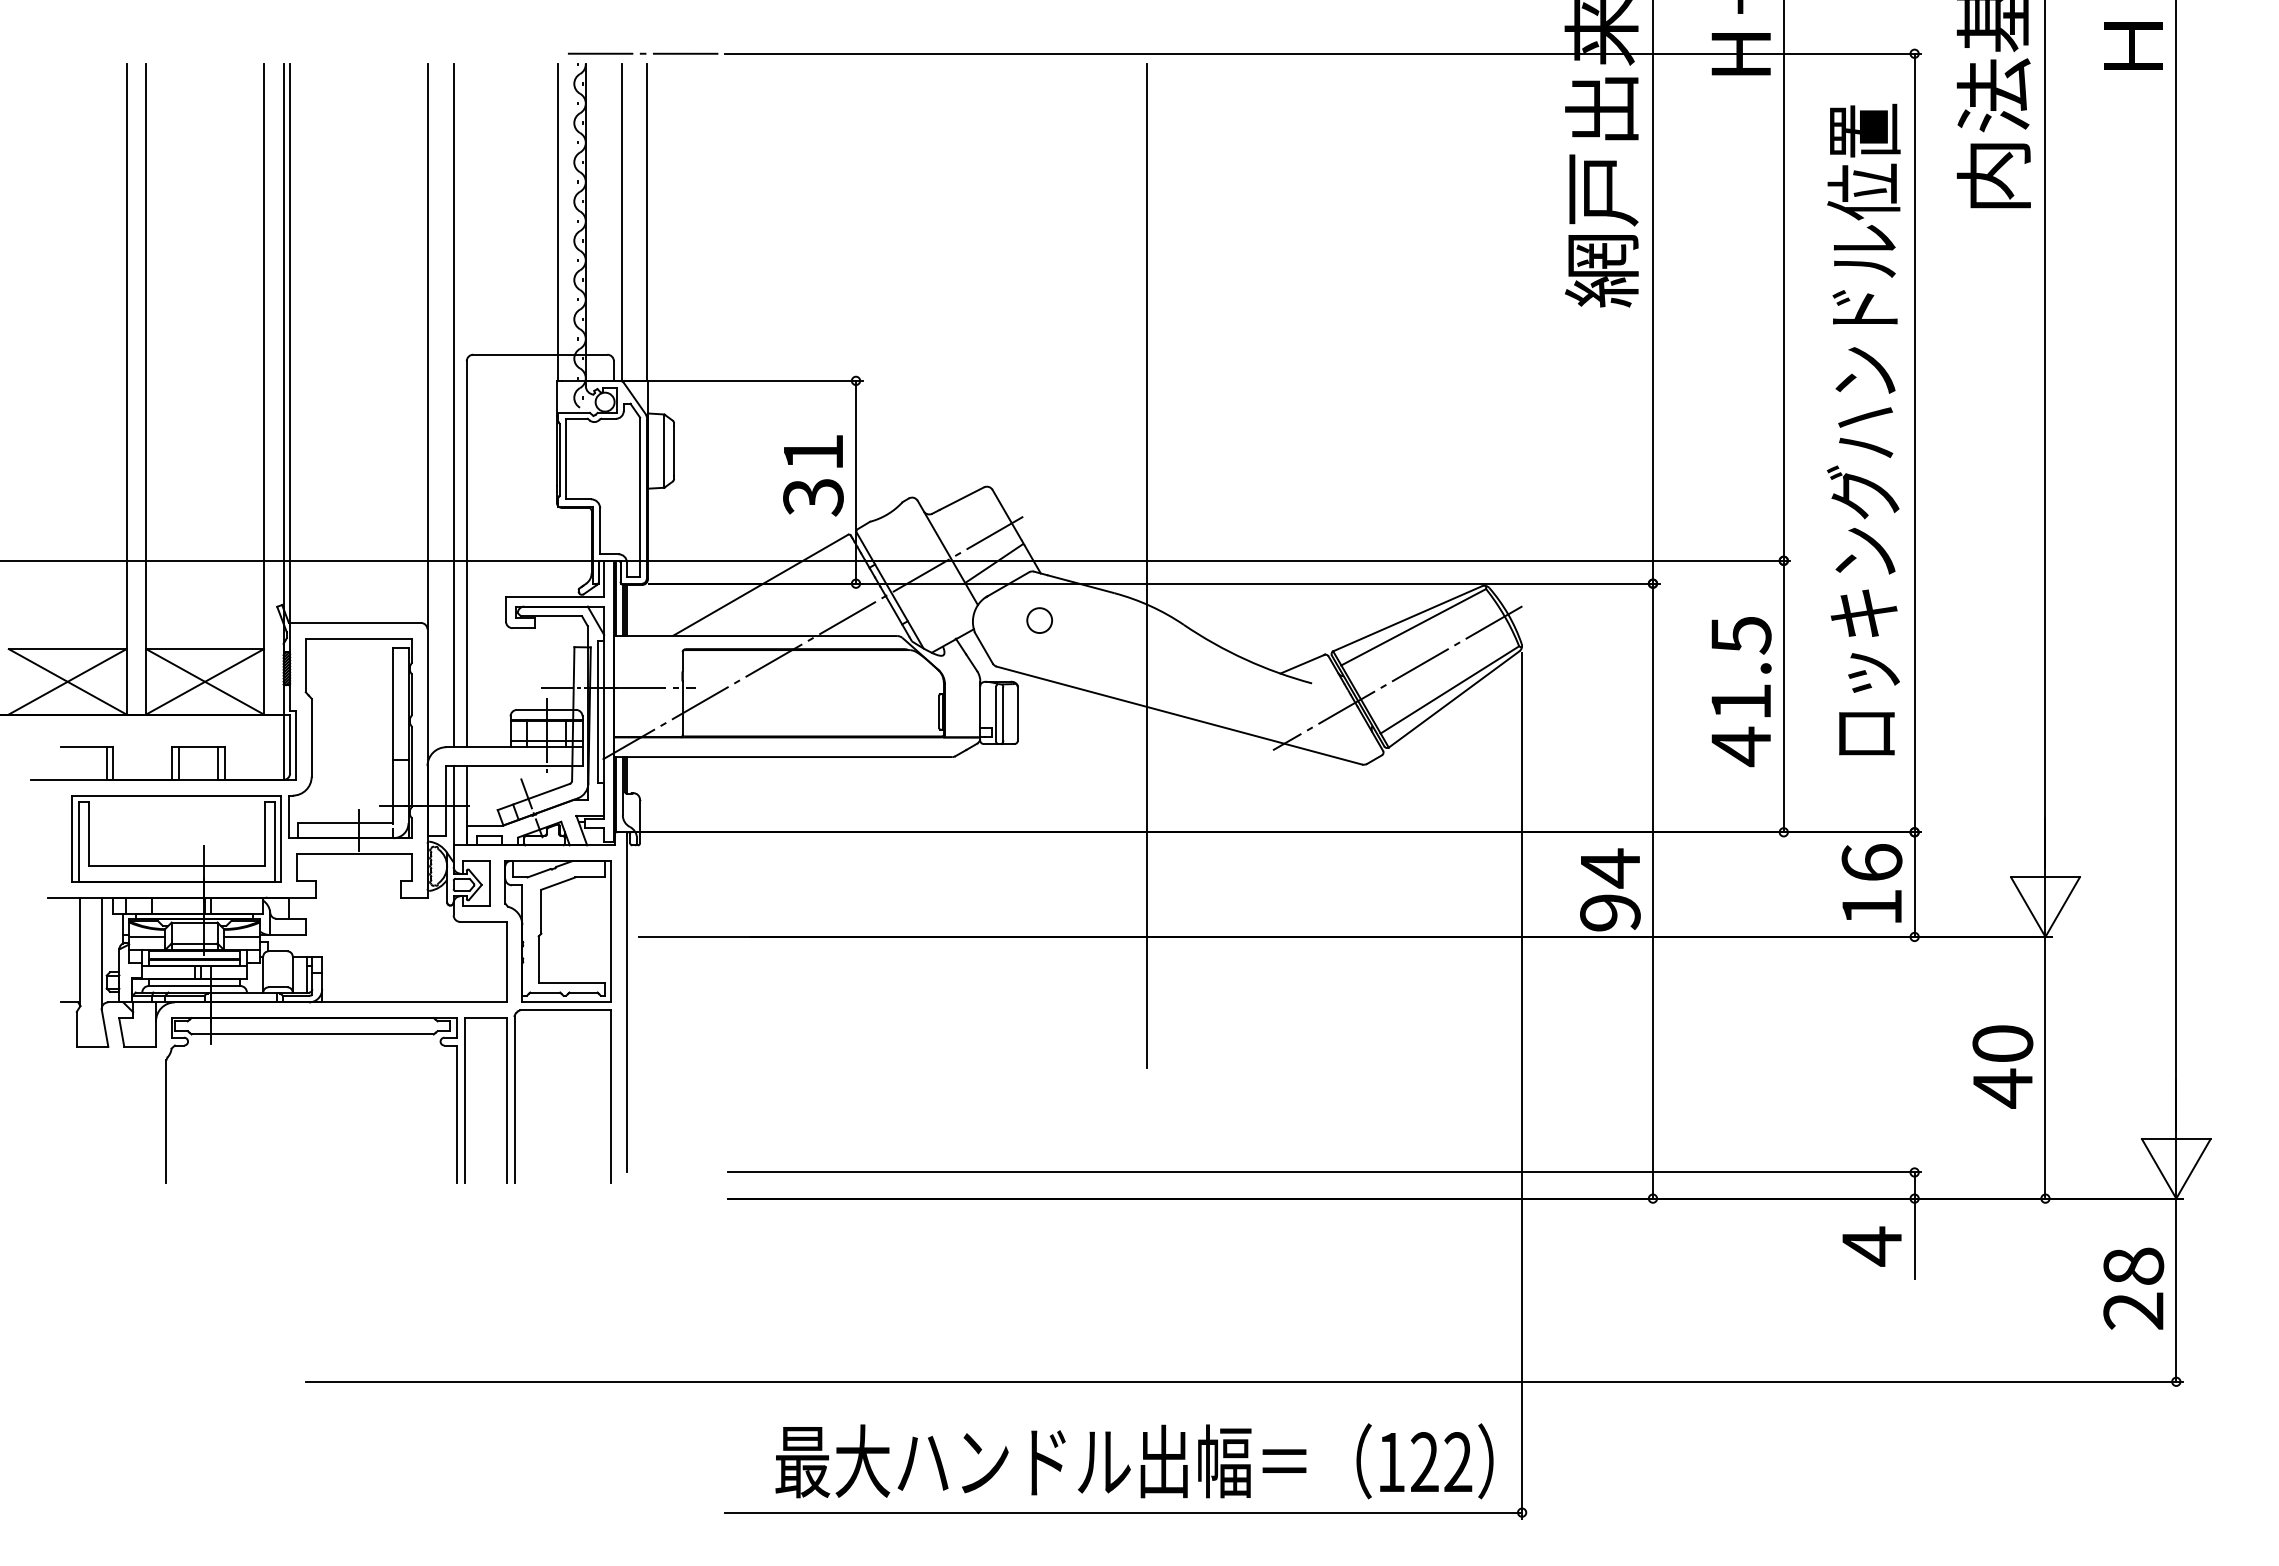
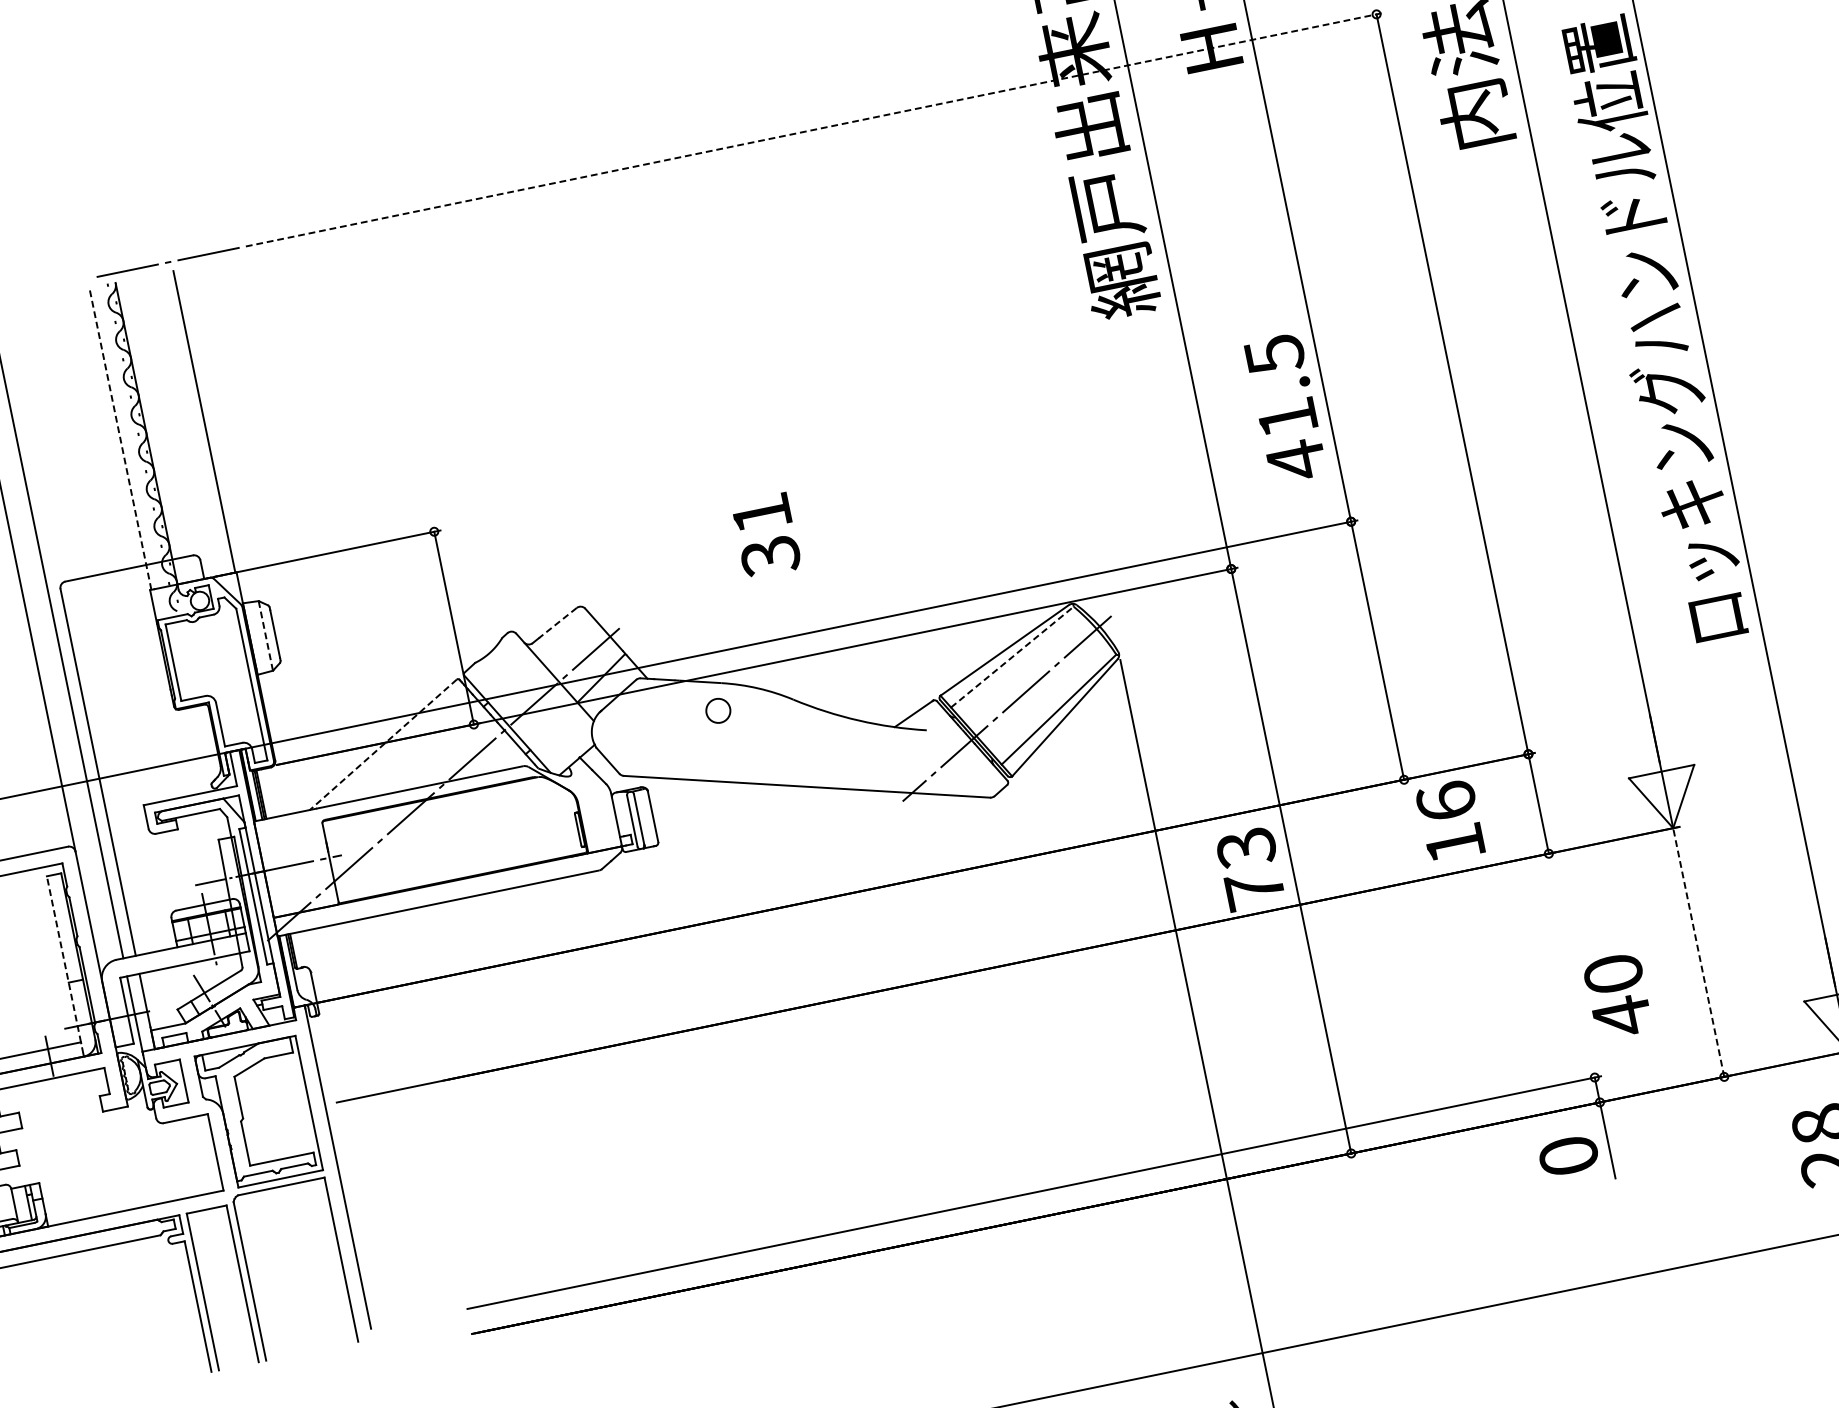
line: (1323, 53) -> (814, 129), solid -> dashed
line: (622, 221) -> (181, 425), removed
line: (558, 222) -> (120, 439), solid -> dashed
text: (1863, 429) -> (1655, 329), moved
line: (664, 451) -> (266, 636), solid -> dashed
text: (813, 475) -> (766, 535), moved
line: (961, 498) -> (557, 622), solid -> dashed
line: (1147, 565) -> (747, 650), removed
line: (760, 585) -> (383, 744), solid -> dashed
circle: (1039, 620) -> (718, 710), moved
line: (1413, 627) -> (1012, 657), solid -> dashed
text: (1741, 692) -> (1286, 409), moved
line: (393, 735) -> (63, 959), solid -> dashed
text: (1871, 883) -> (1449, 821), moved
text: (1610, 889) -> (1250, 867), 94 -> 73
text: (2002, 1066) -> (1617, 995), moved
line: (2045, 1067) -> (1698, 952), solid -> dashed
text: (1871, 1246) -> (1568, 1156), 4 -> 0

